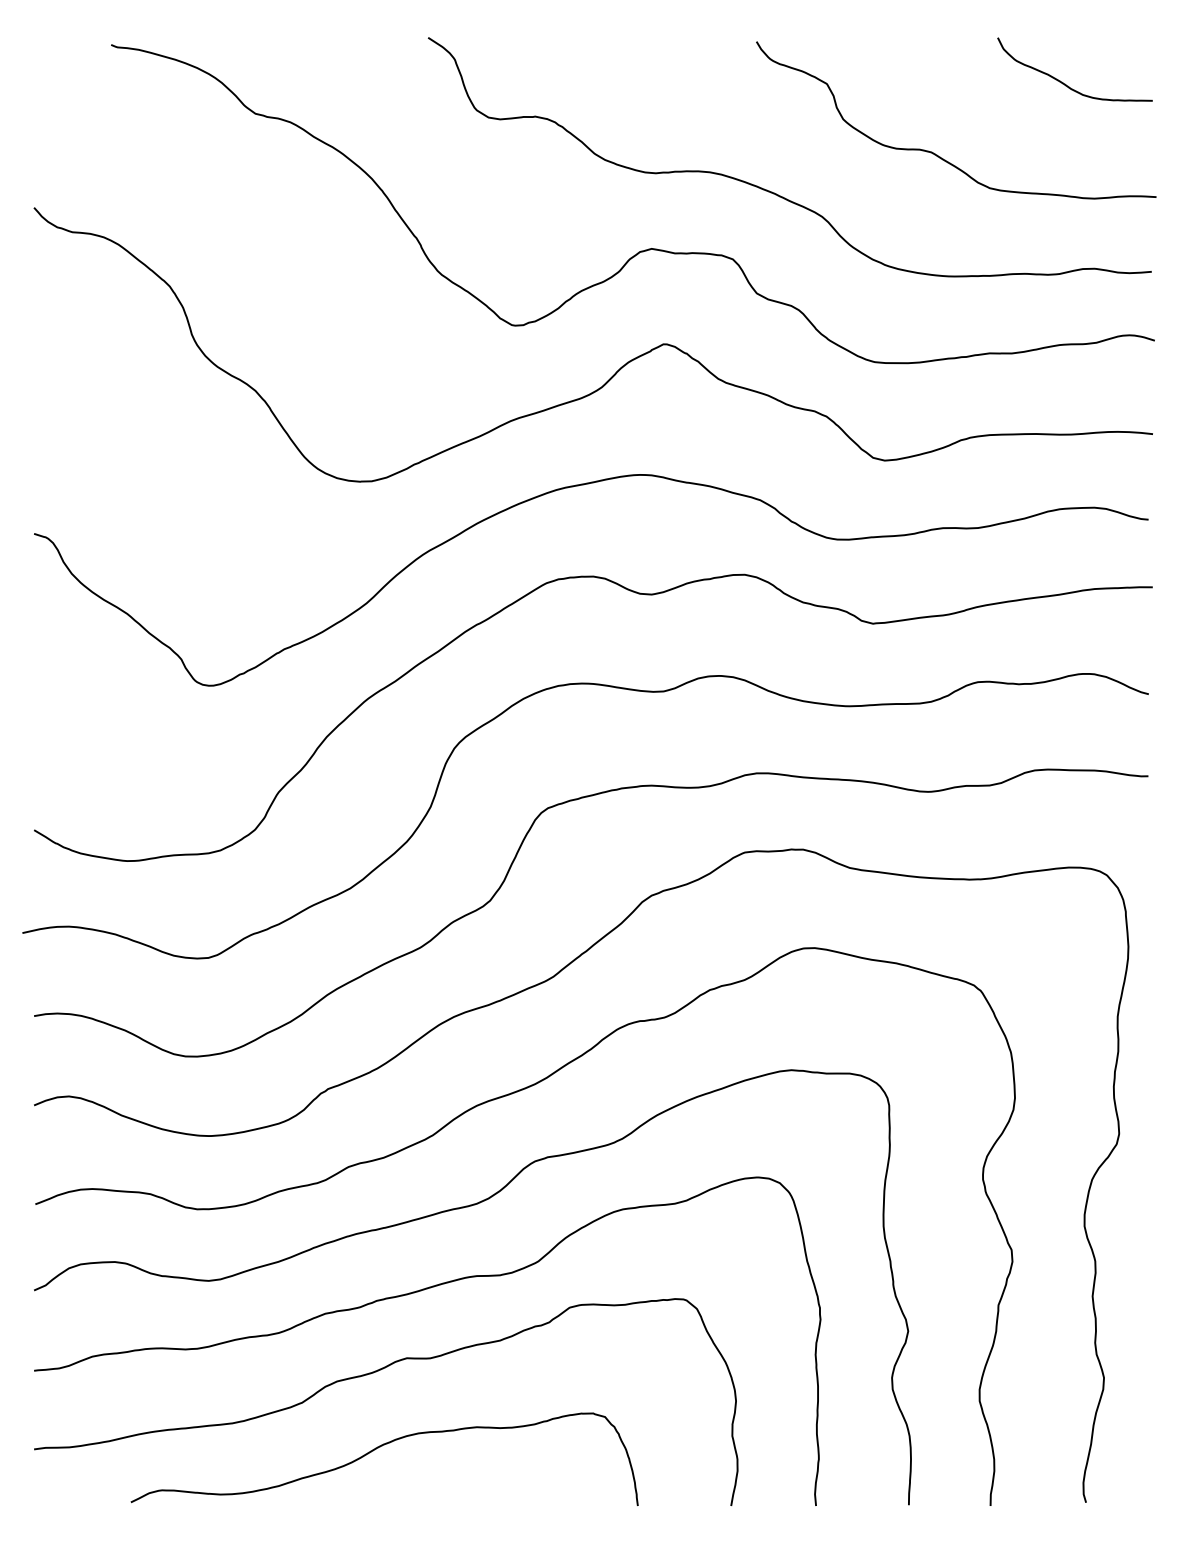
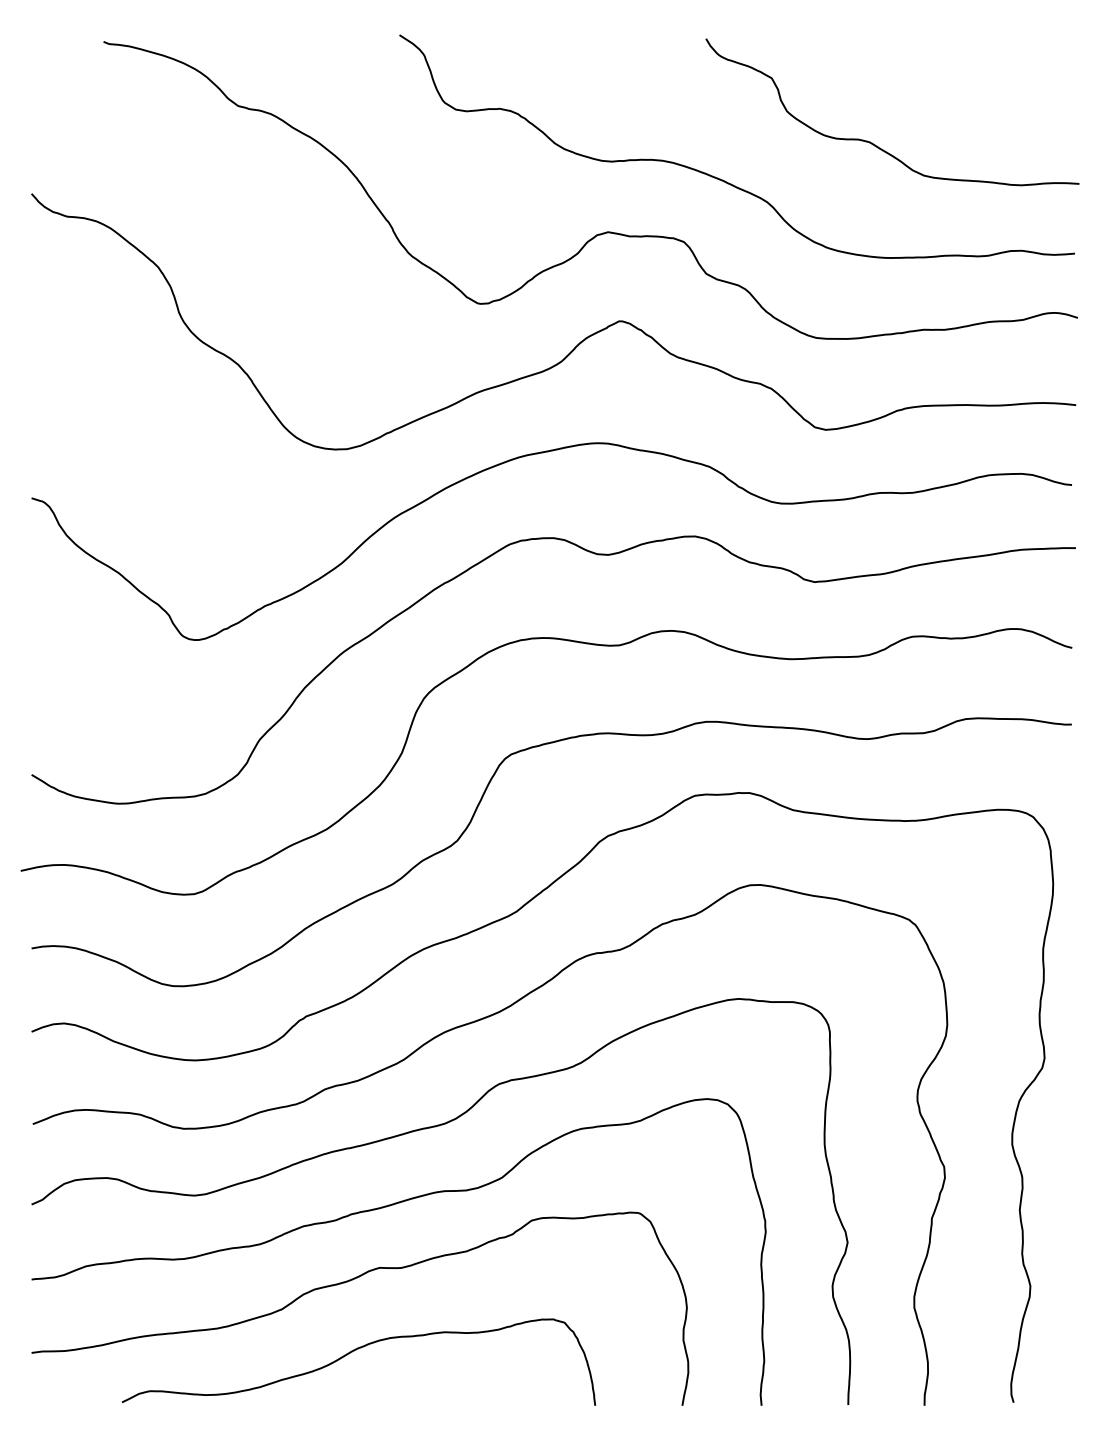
curve: (1063, 82) -> (992, 76), removed

